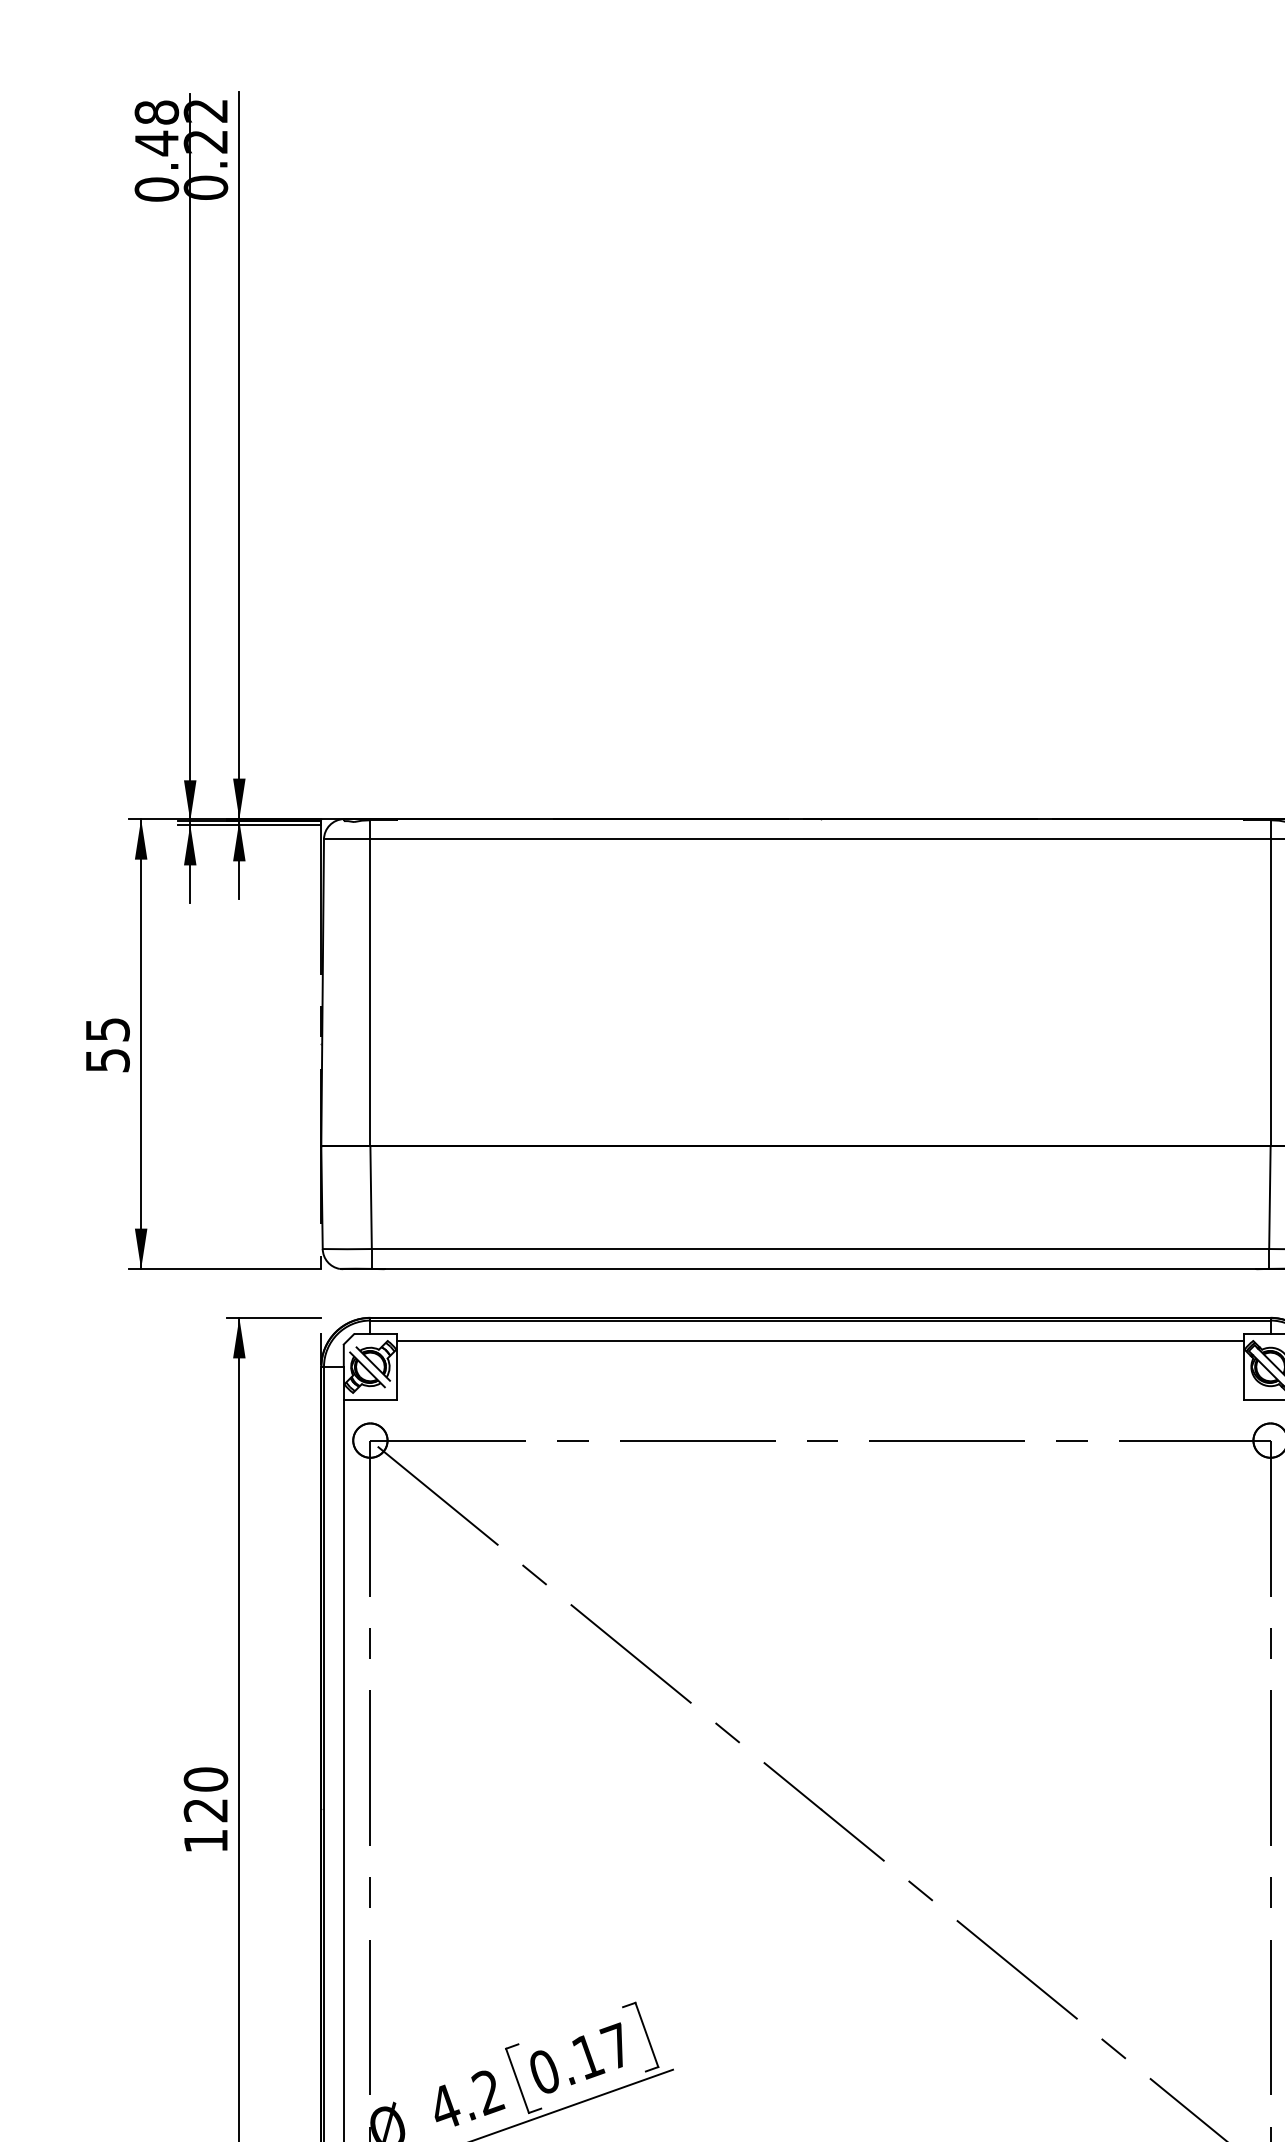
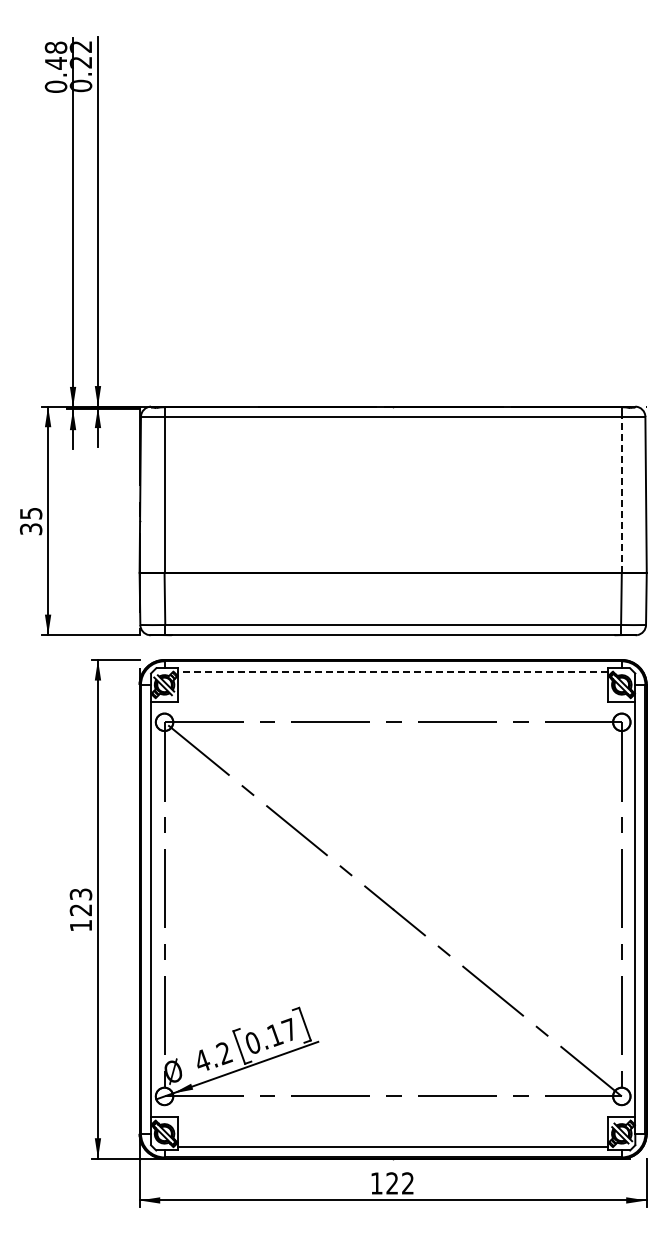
line: (1269, 992) -> (621, 494), solid -> dashed
text: (106, 1059) -> (30, 528), 55 -> 35
line: (819, 1340) -> (392, 671), solid -> dashed
text: (204, 1779) -> (80, 894), 120 -> 123

